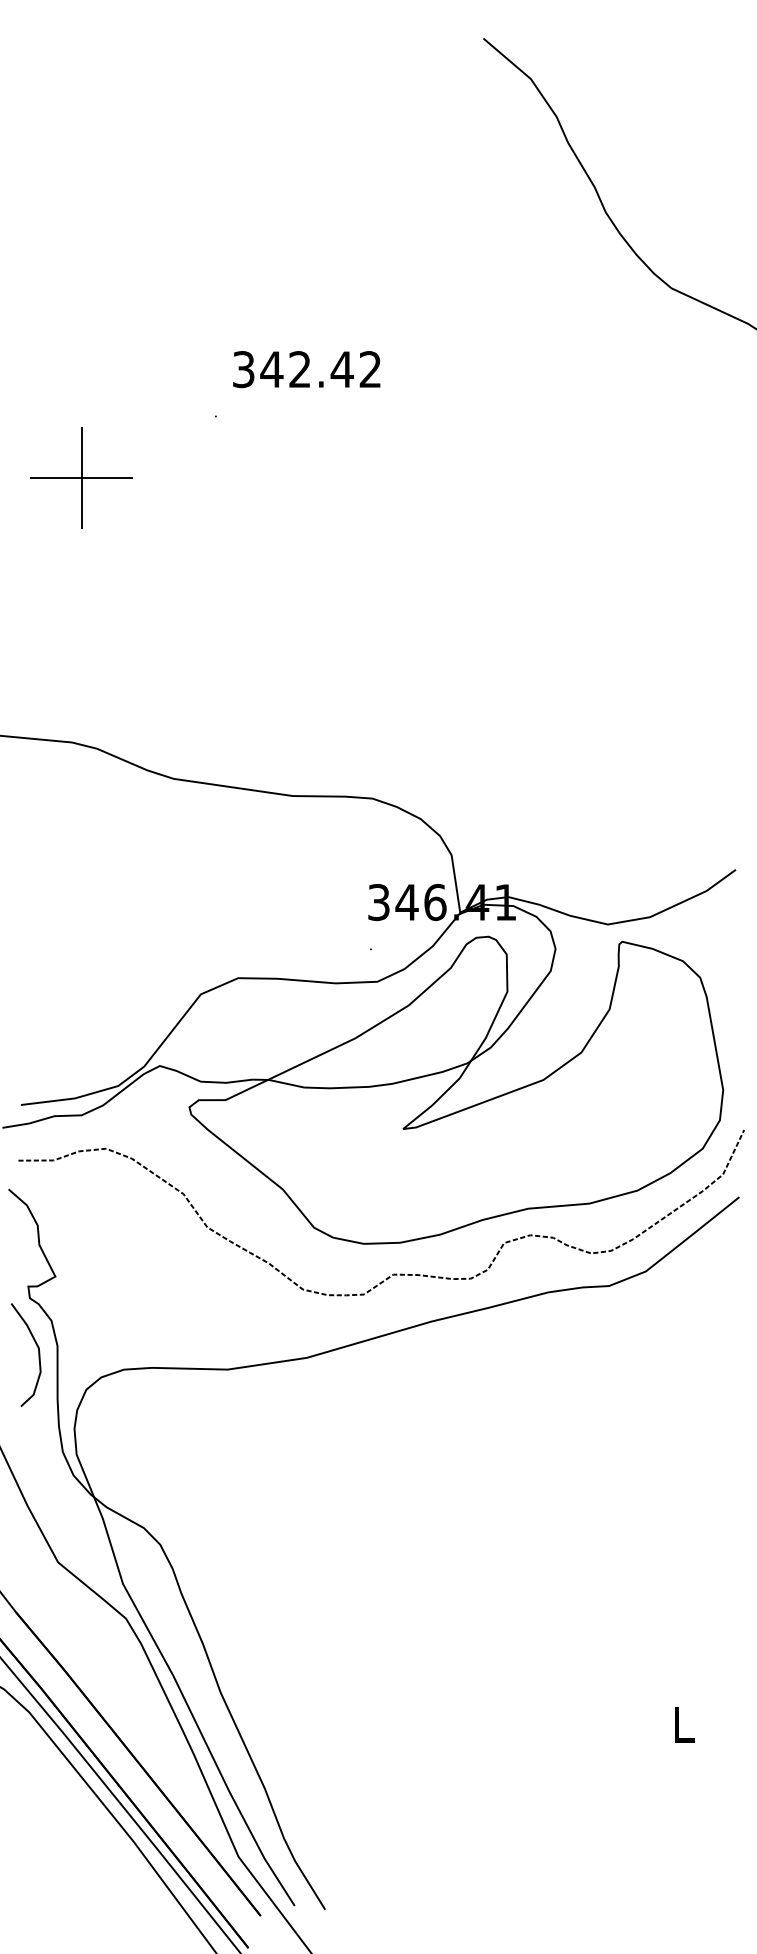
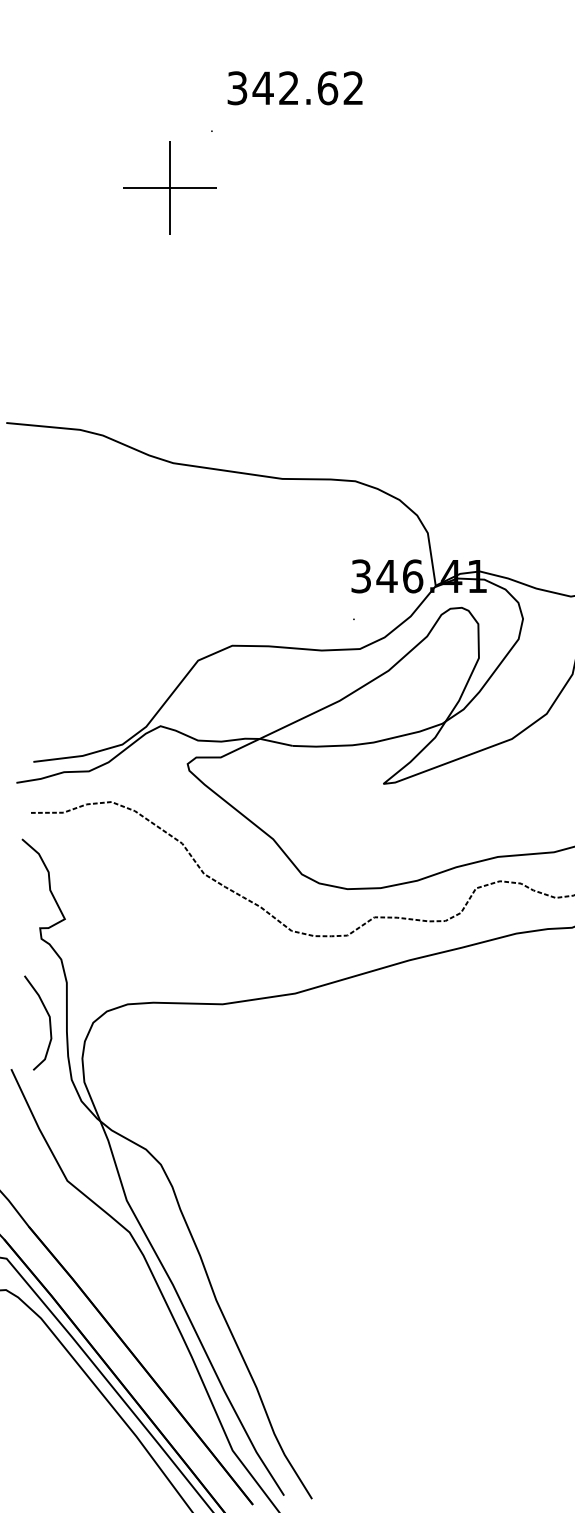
text: (342, 369) -> (327, 88), 342.42 -> 342.62
part: (81, 477) -> (169, 187), moved
curve: (38, 1354) -> (49, 1022), moved

